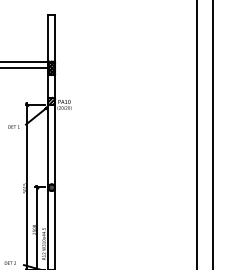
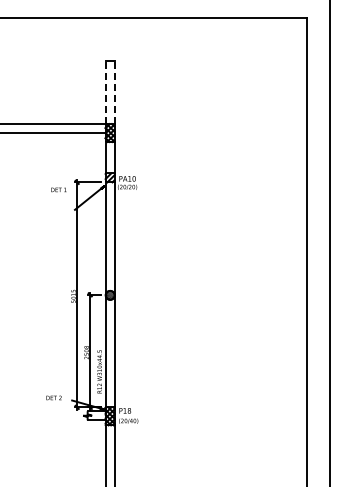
line: (48, 38) -> (105, 92), solid -> dashed
line: (54, 38) -> (114, 92), solid -> dashed
text: (13, 126) -> (58, 189), moved

